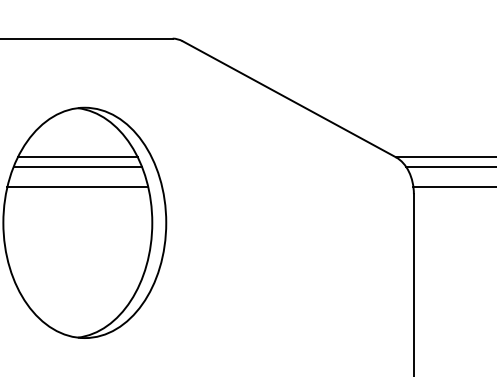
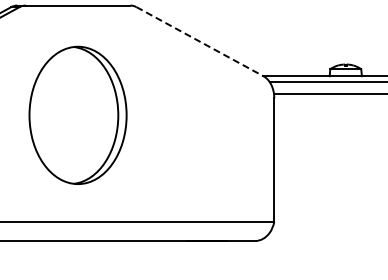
line: (290, 98) -> (200, 41), solid -> dashed
line: (77, 157) -> (73, 76), removed
line: (77, 167) -> (73, 82), removed
line: (77, 186) -> (73, 93), removed

